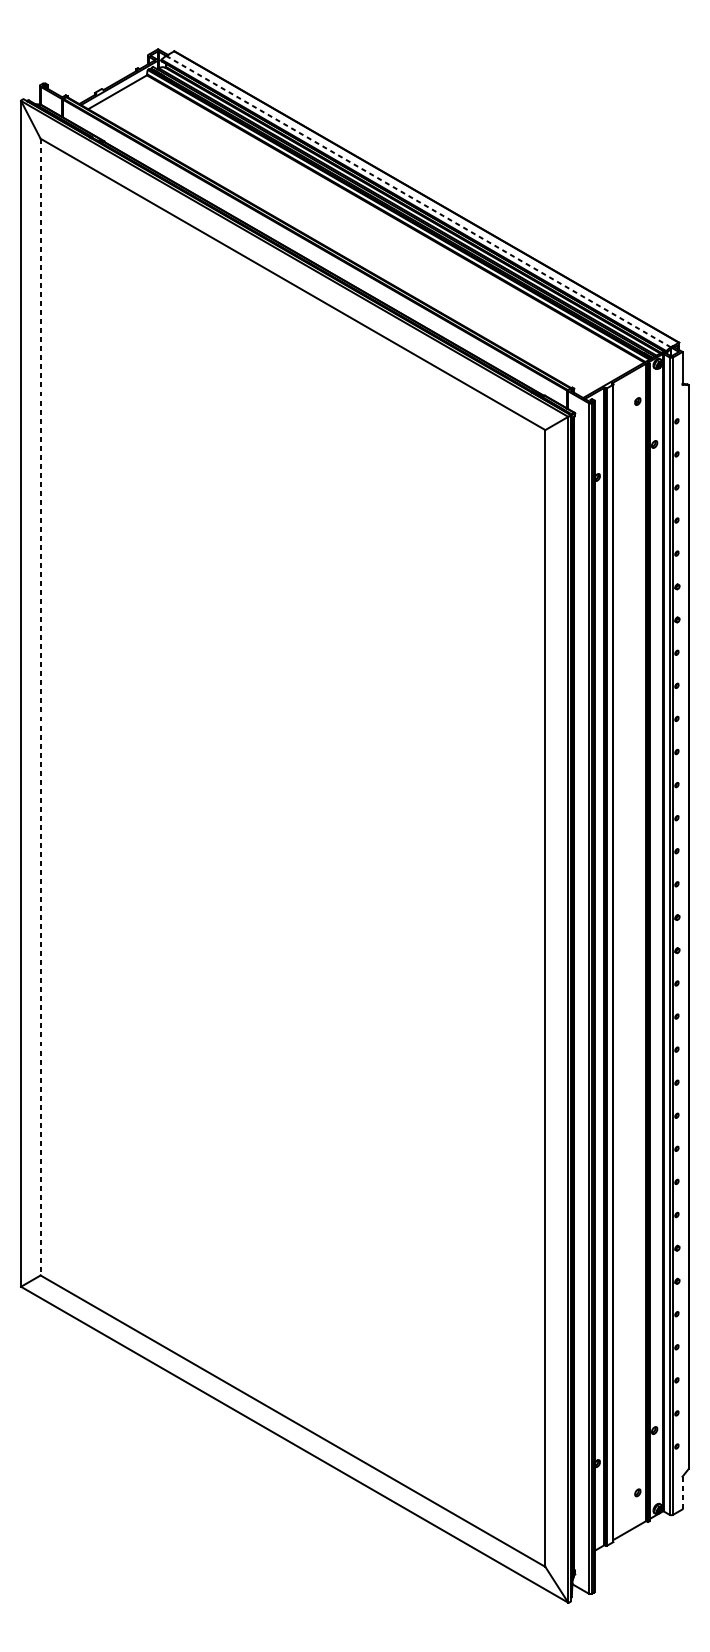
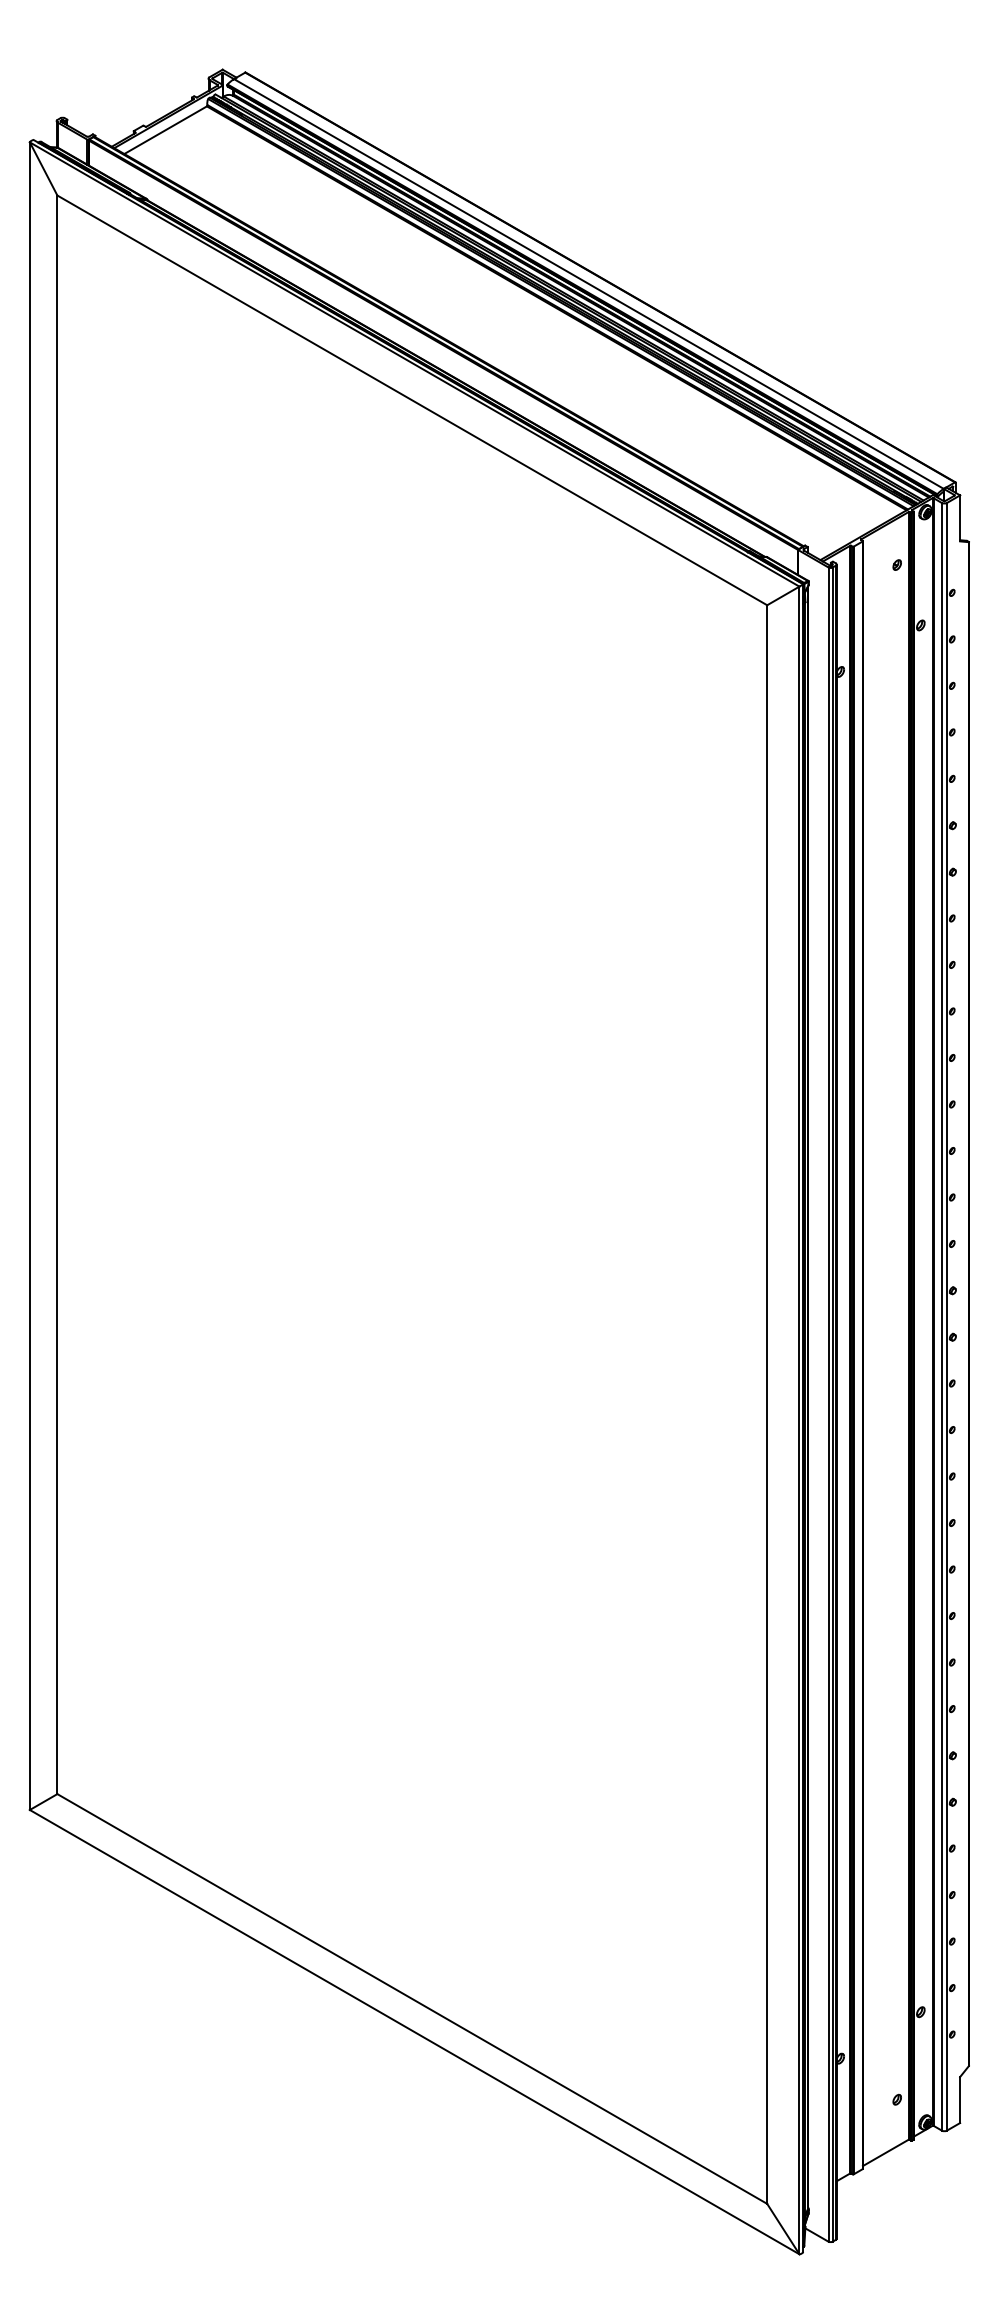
line: (418, 202) -> (588, 284), dashed -> solid
line: (40, 707) -> (57, 995), dashed -> solid
line: (682, 1492) -> (960, 2099), dashed -> solid

